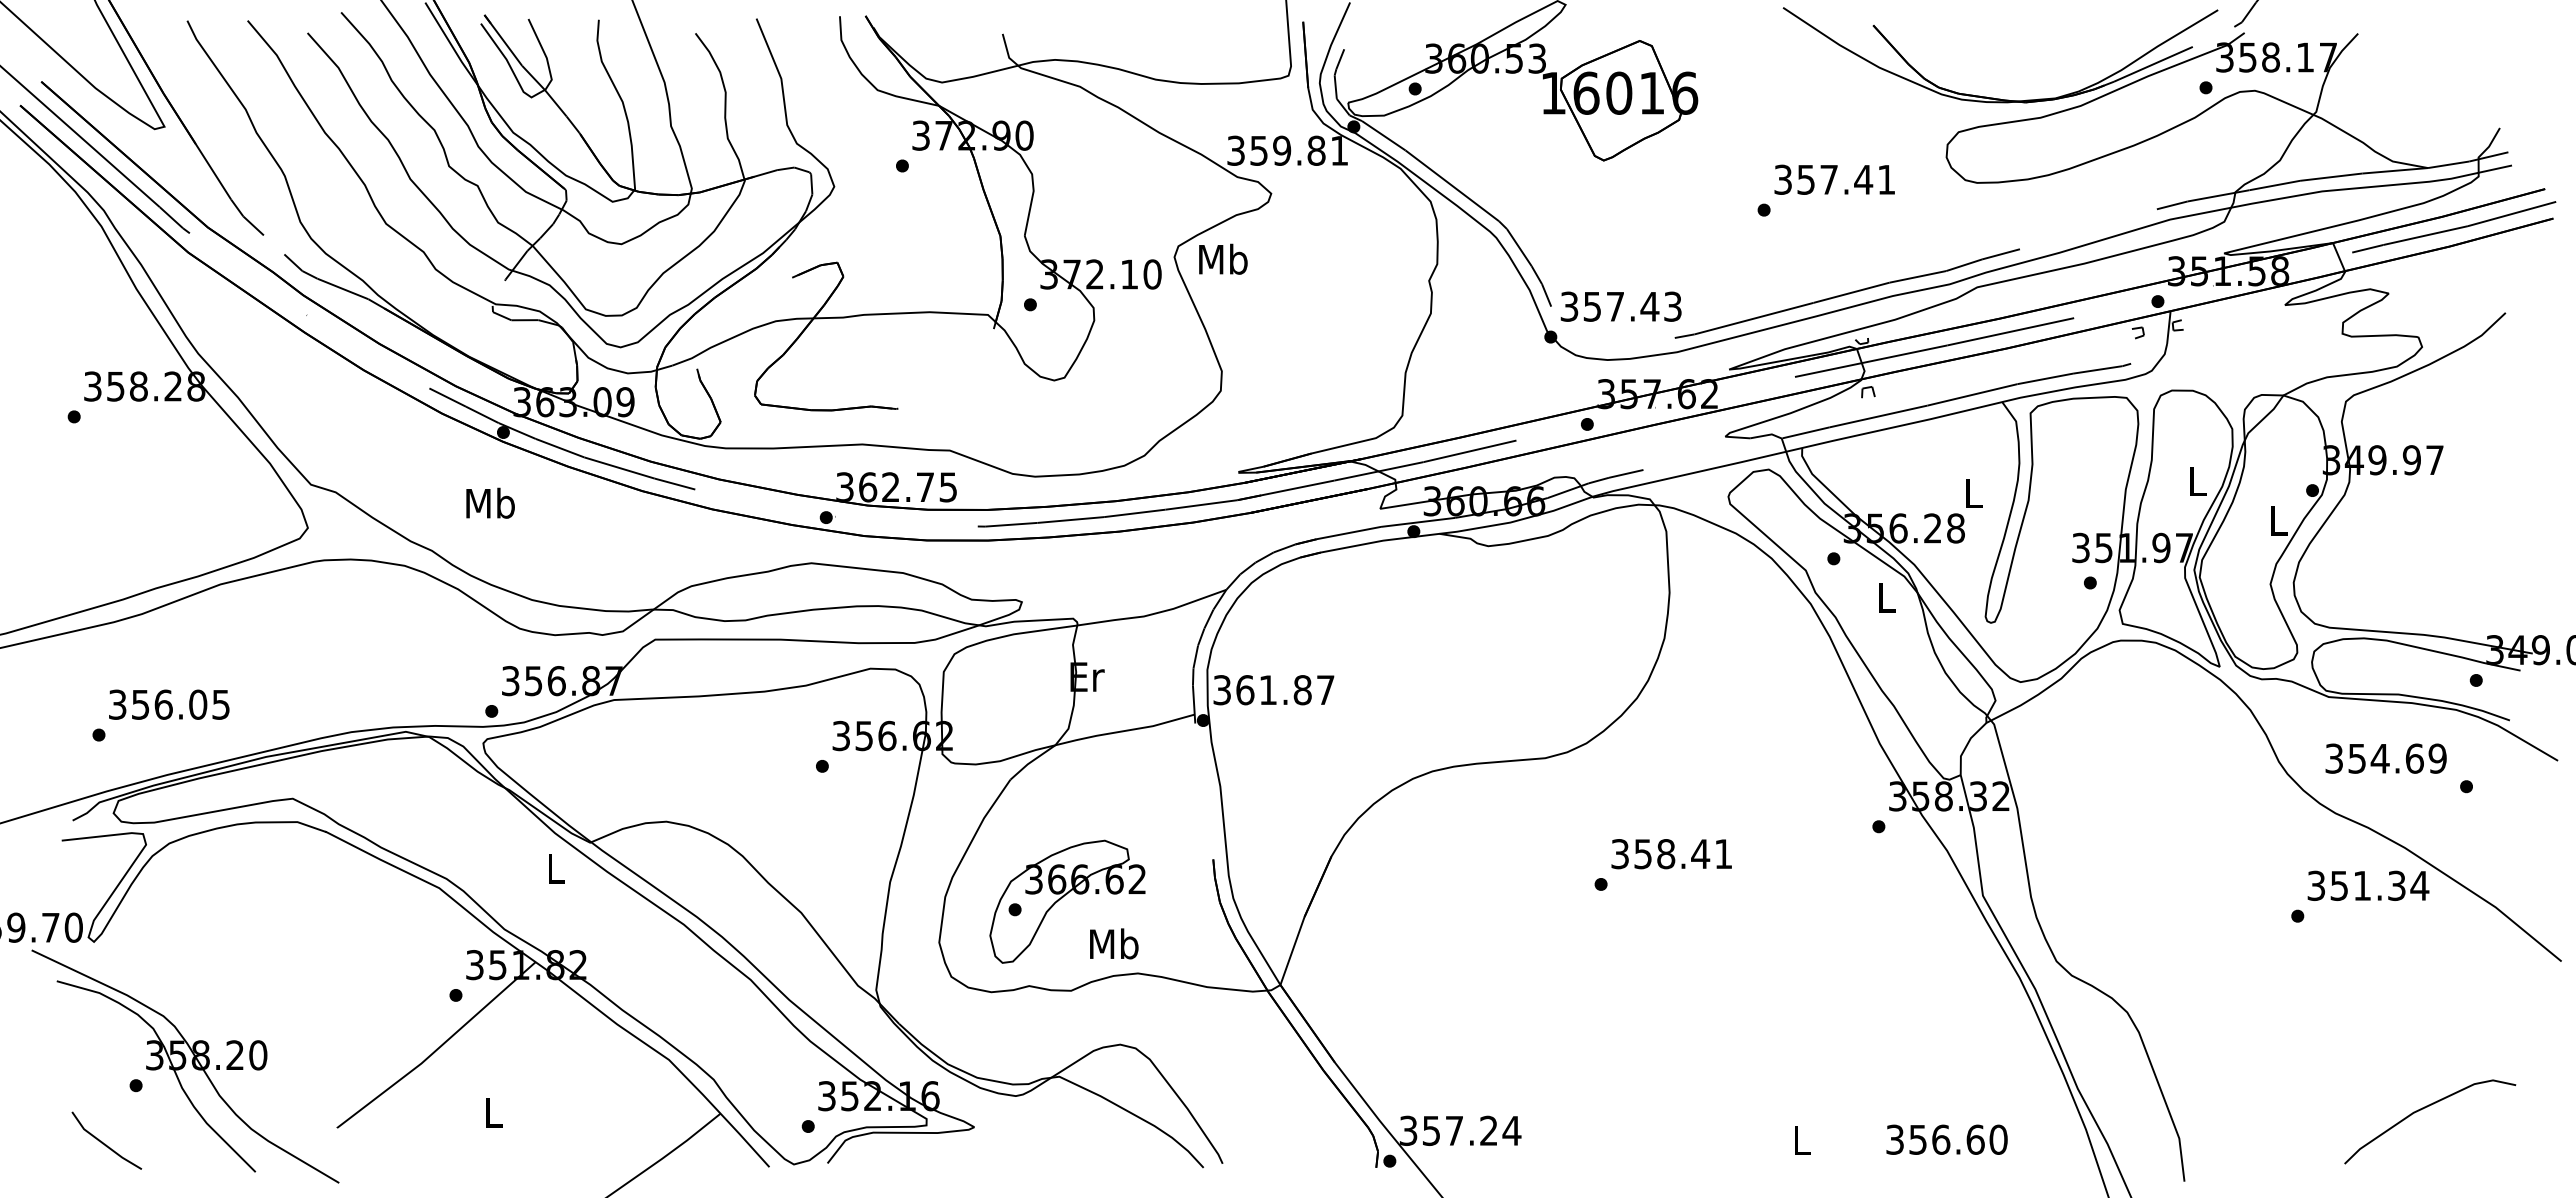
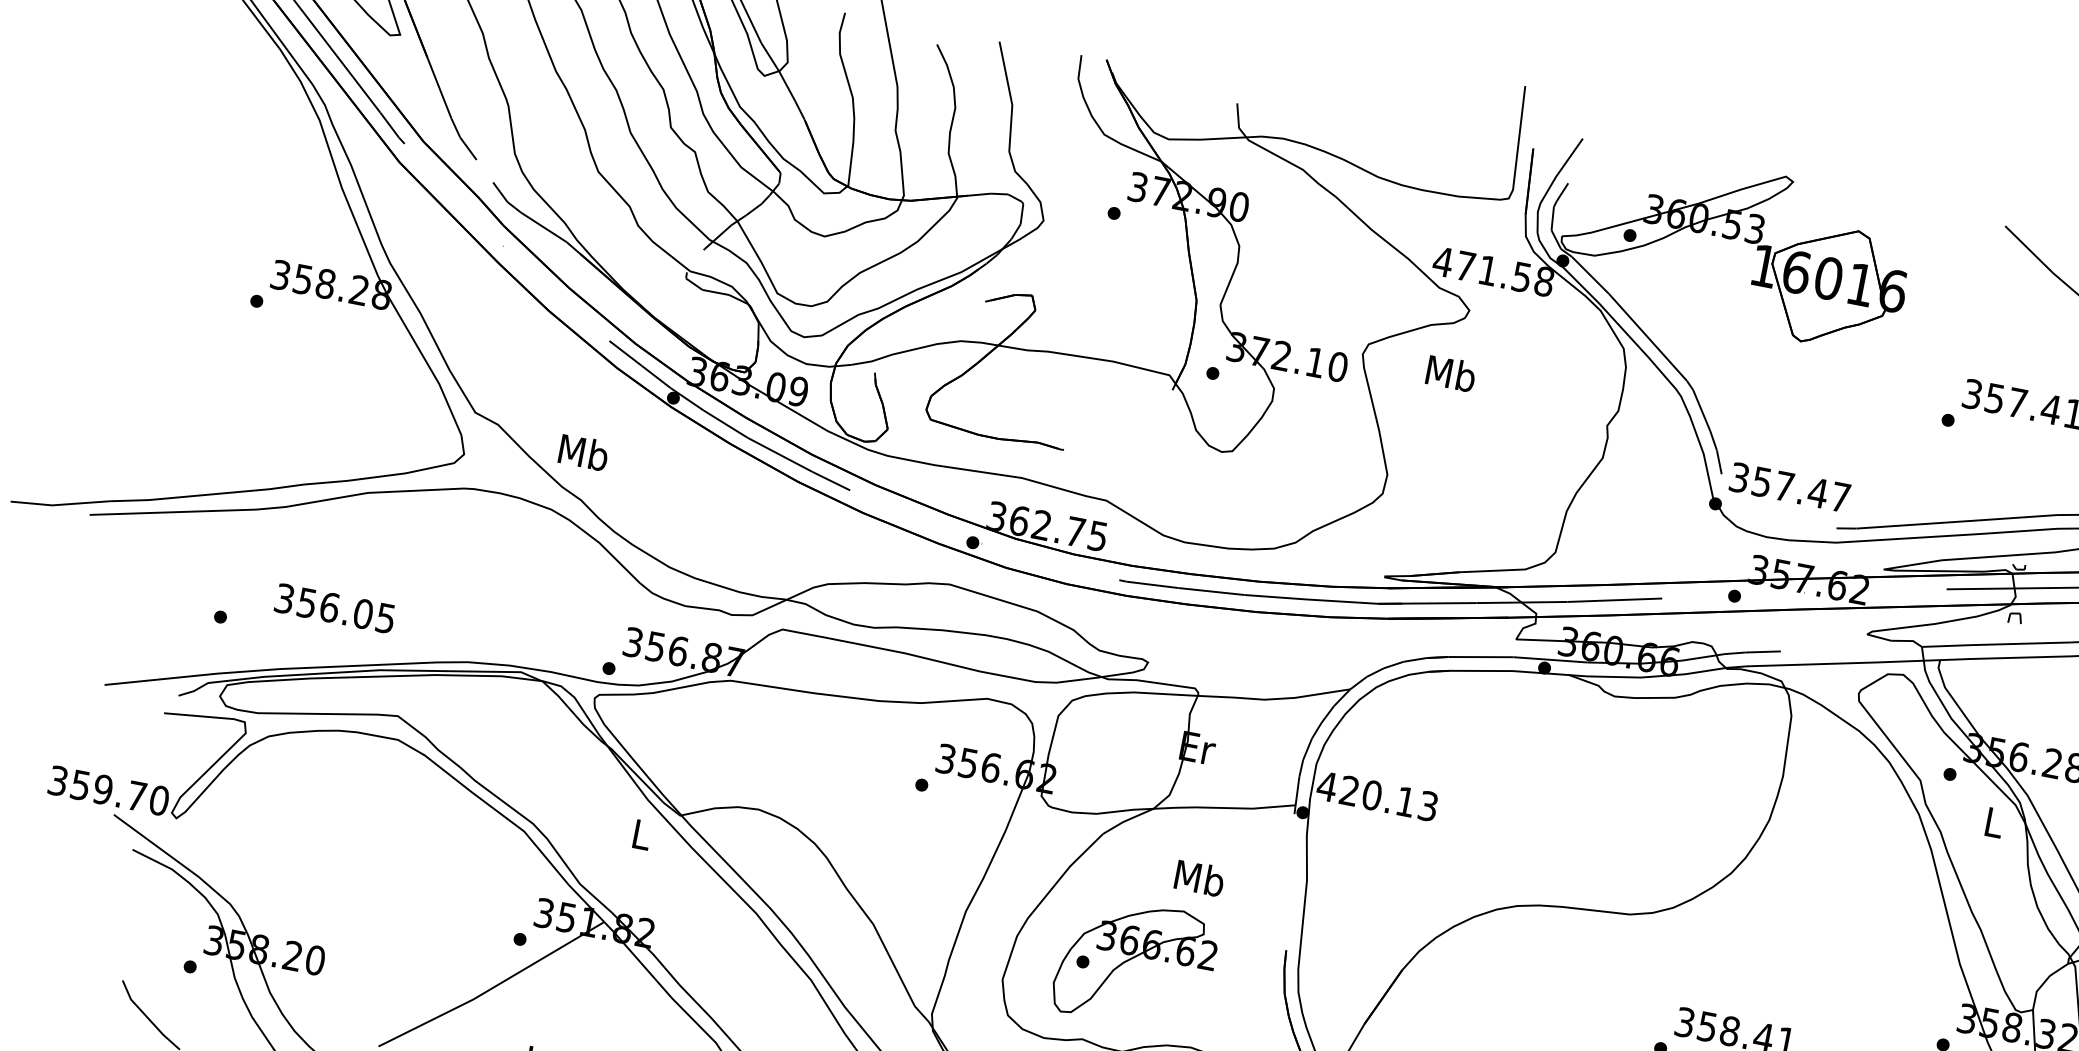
text: (1287, 150) -> (1493, 271), 359.81 -> 471.58
text: (1223, 258) -> (1451, 372), moved
text: (1672, 306) -> (1840, 497), 357.43 -> 357.47
text: (490, 502) -> (583, 451), moved
text: (1273, 690) -> (1377, 796), 361.87 -> 420.13
text: (169, 704) -> (335, 608), moved
text: (1114, 943) -> (1200, 877), moved

